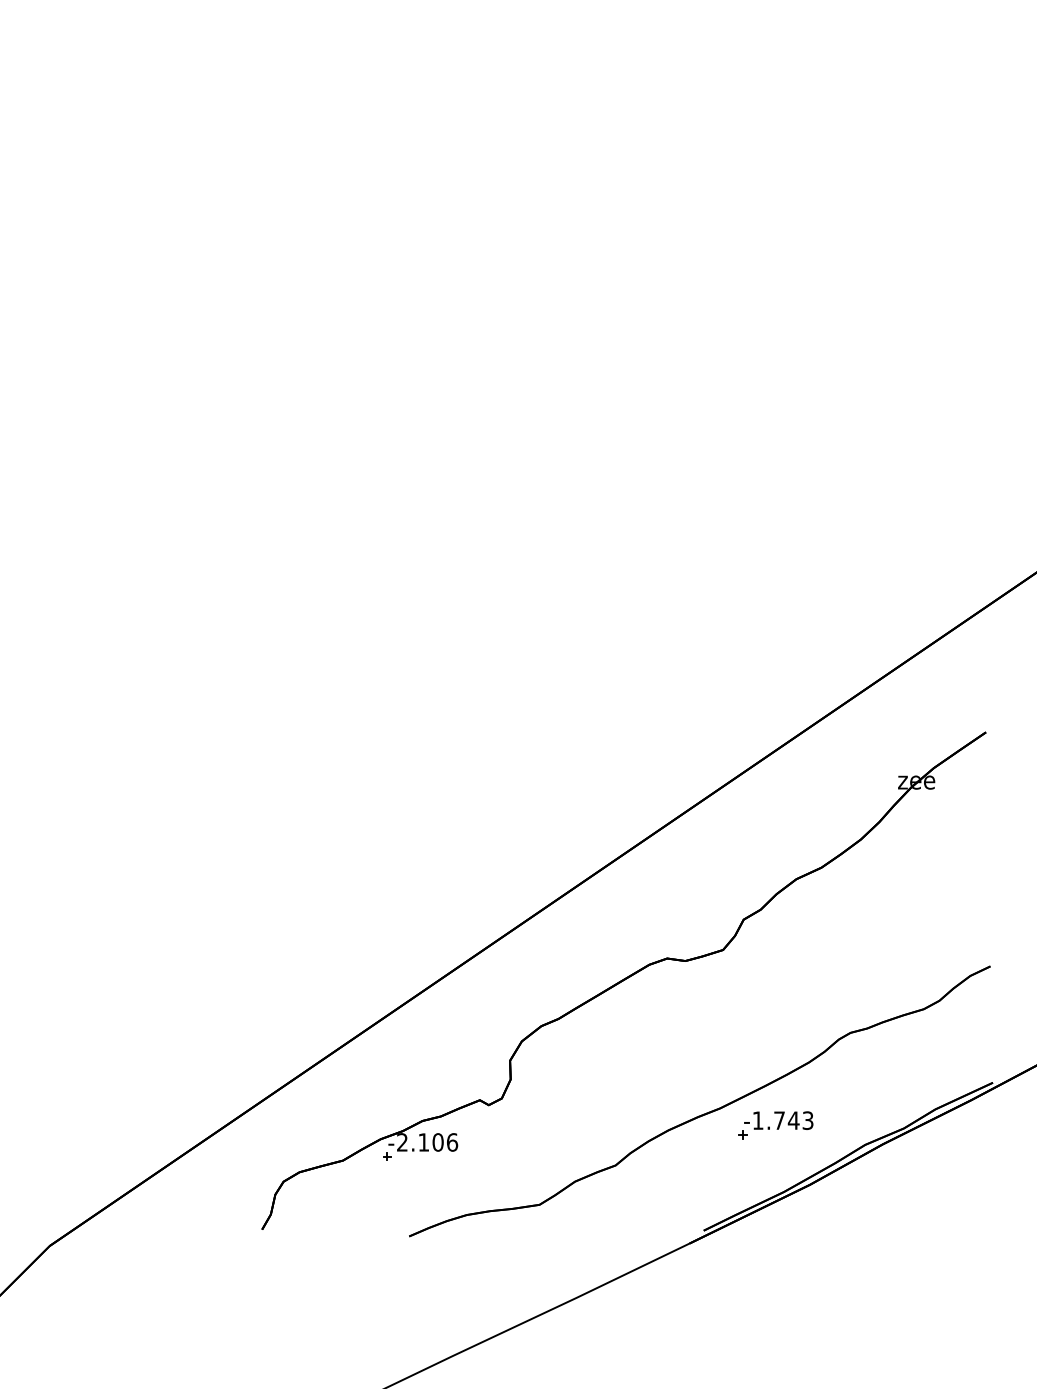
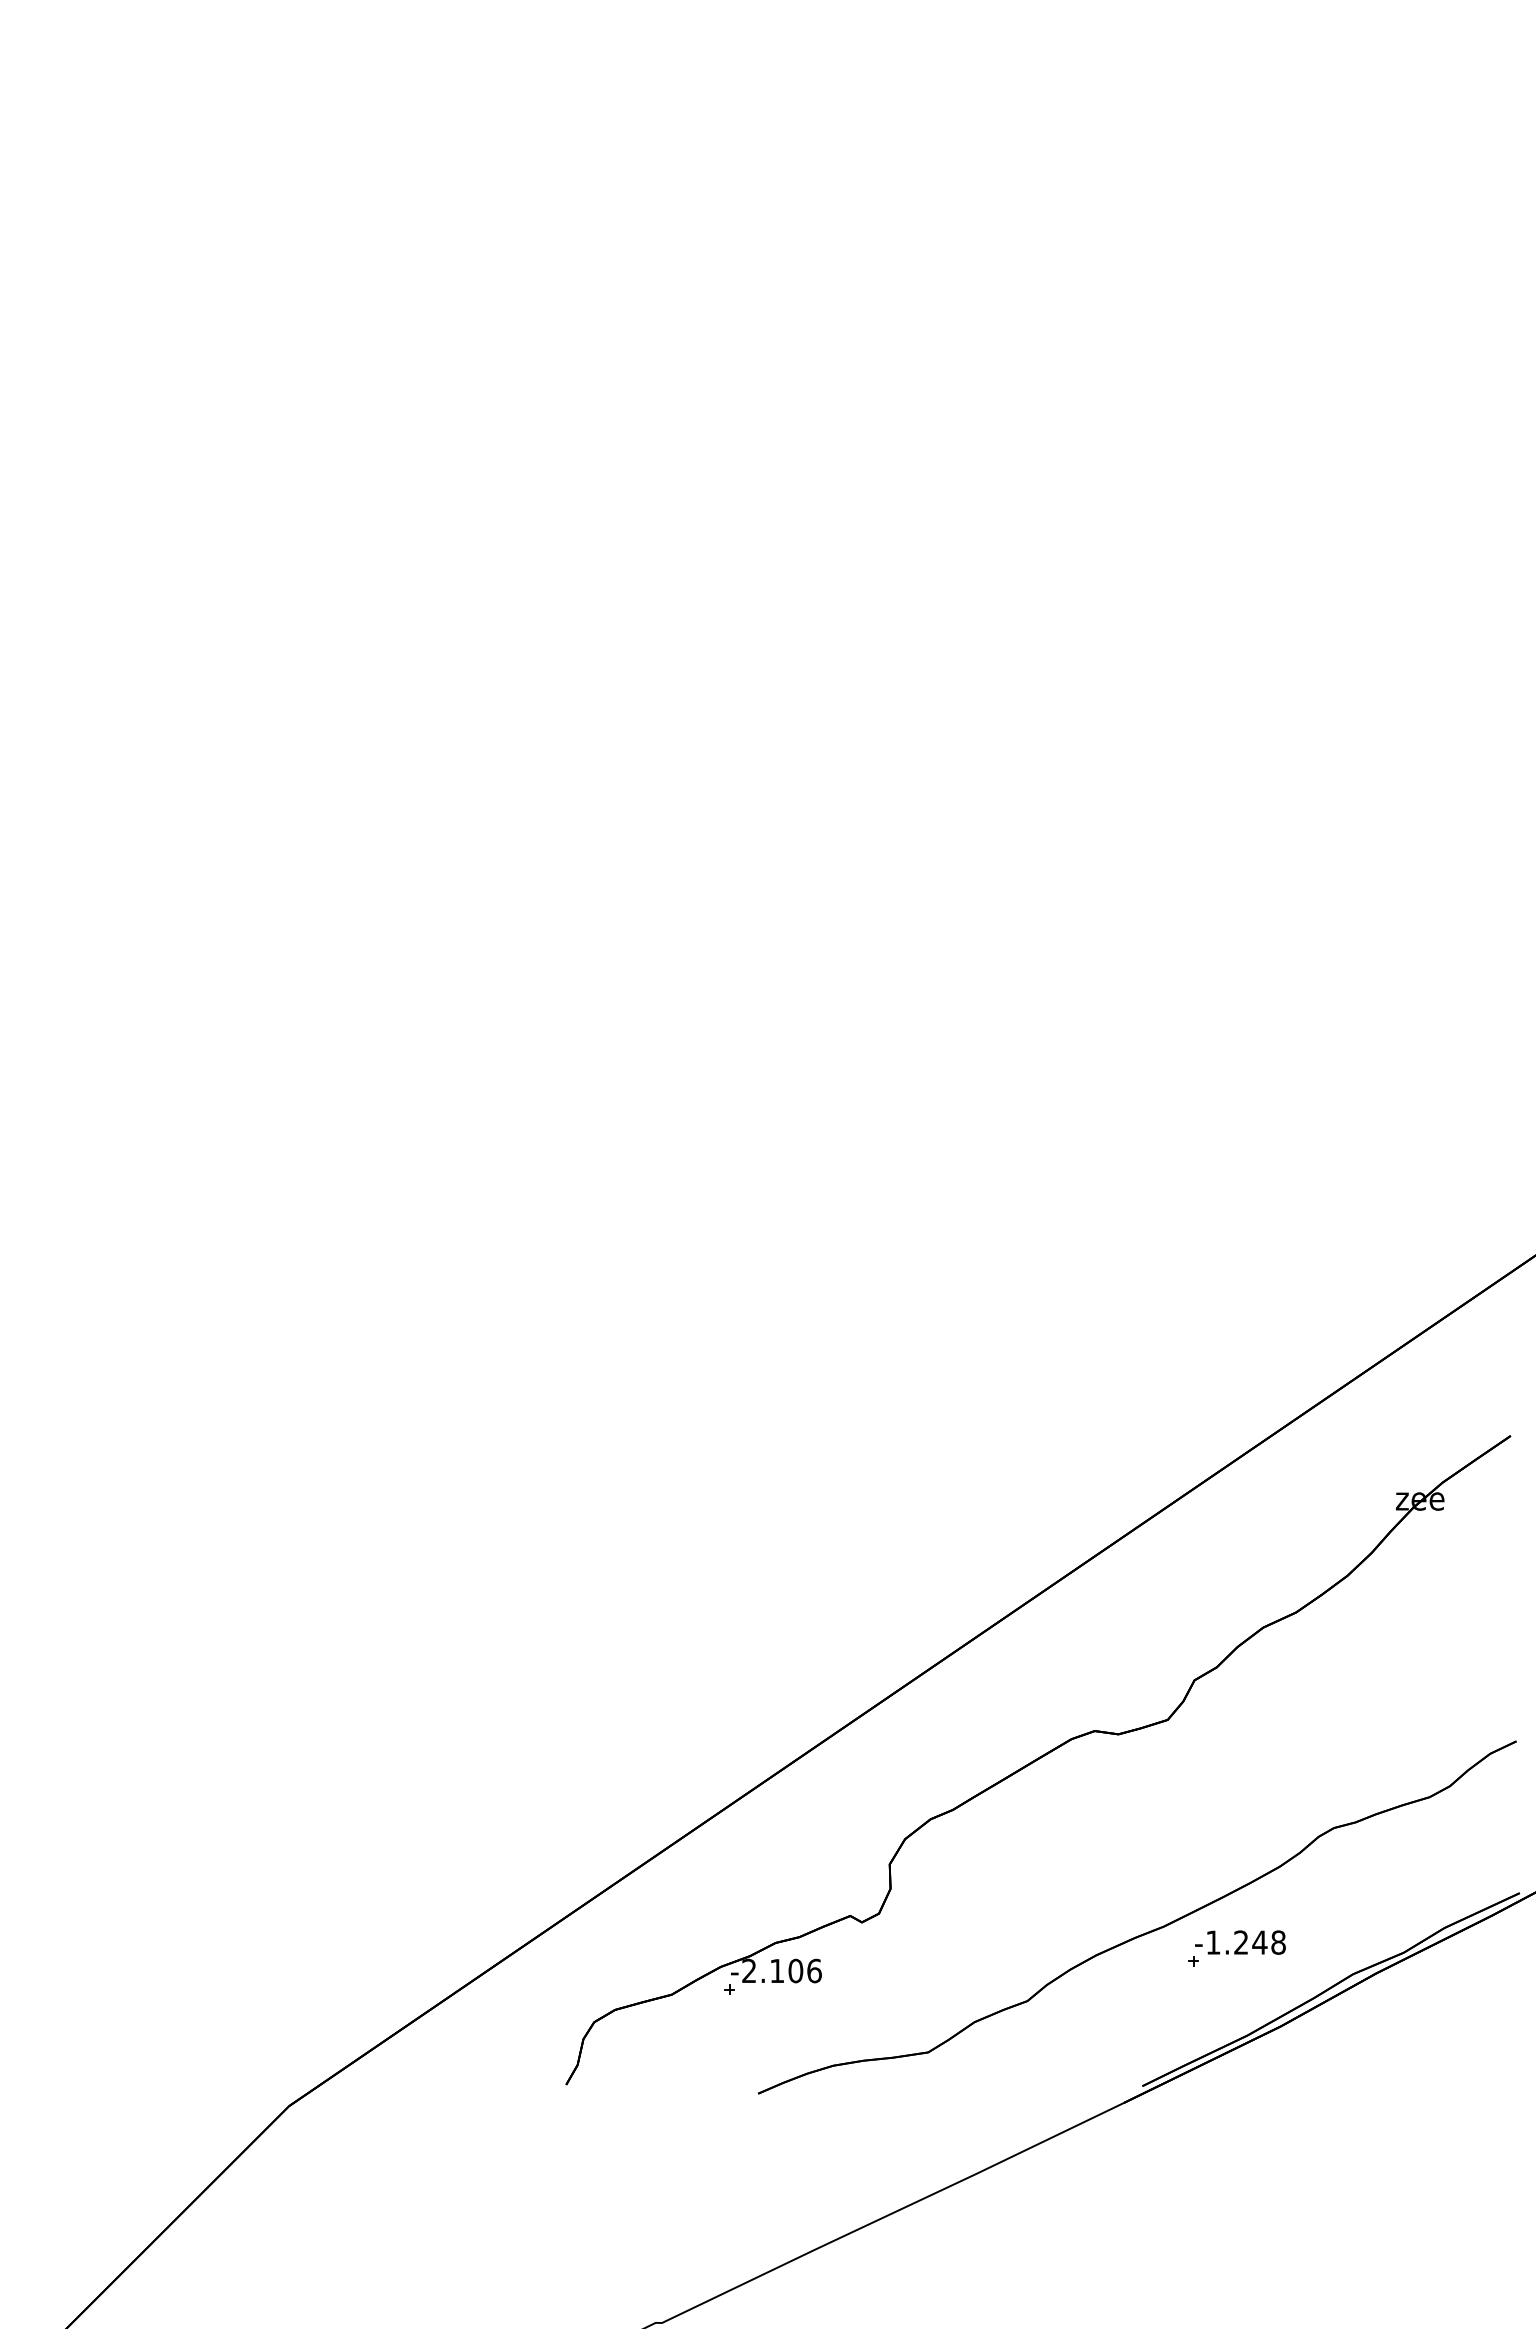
text: (793, 1120) -> (1259, 1942), -1.743 -> -1.248

